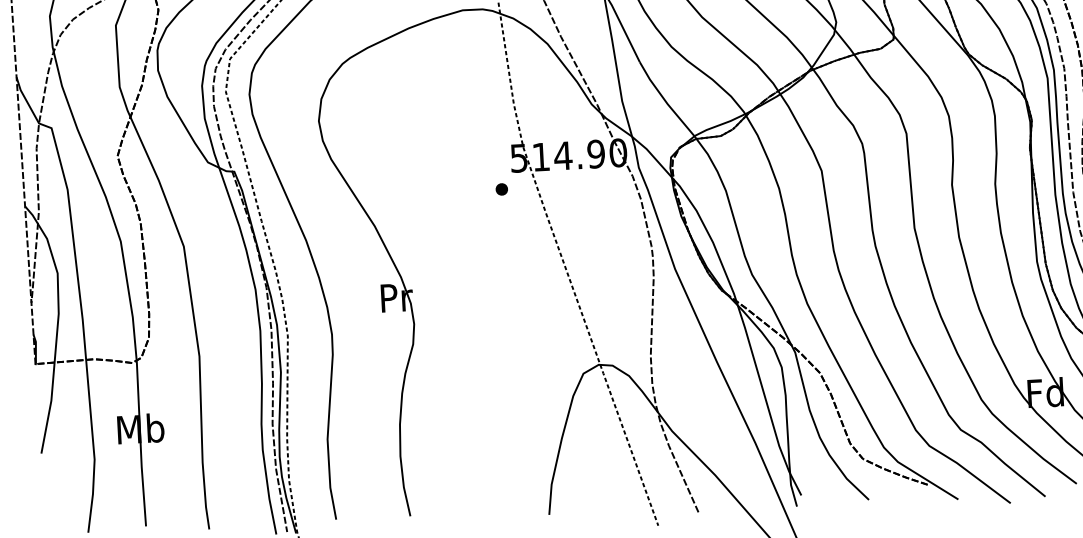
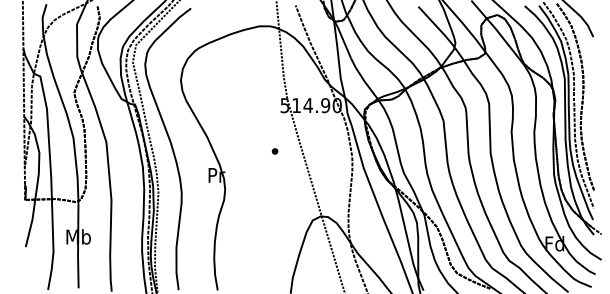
part: (500, 189) -> (274, 151), moved

